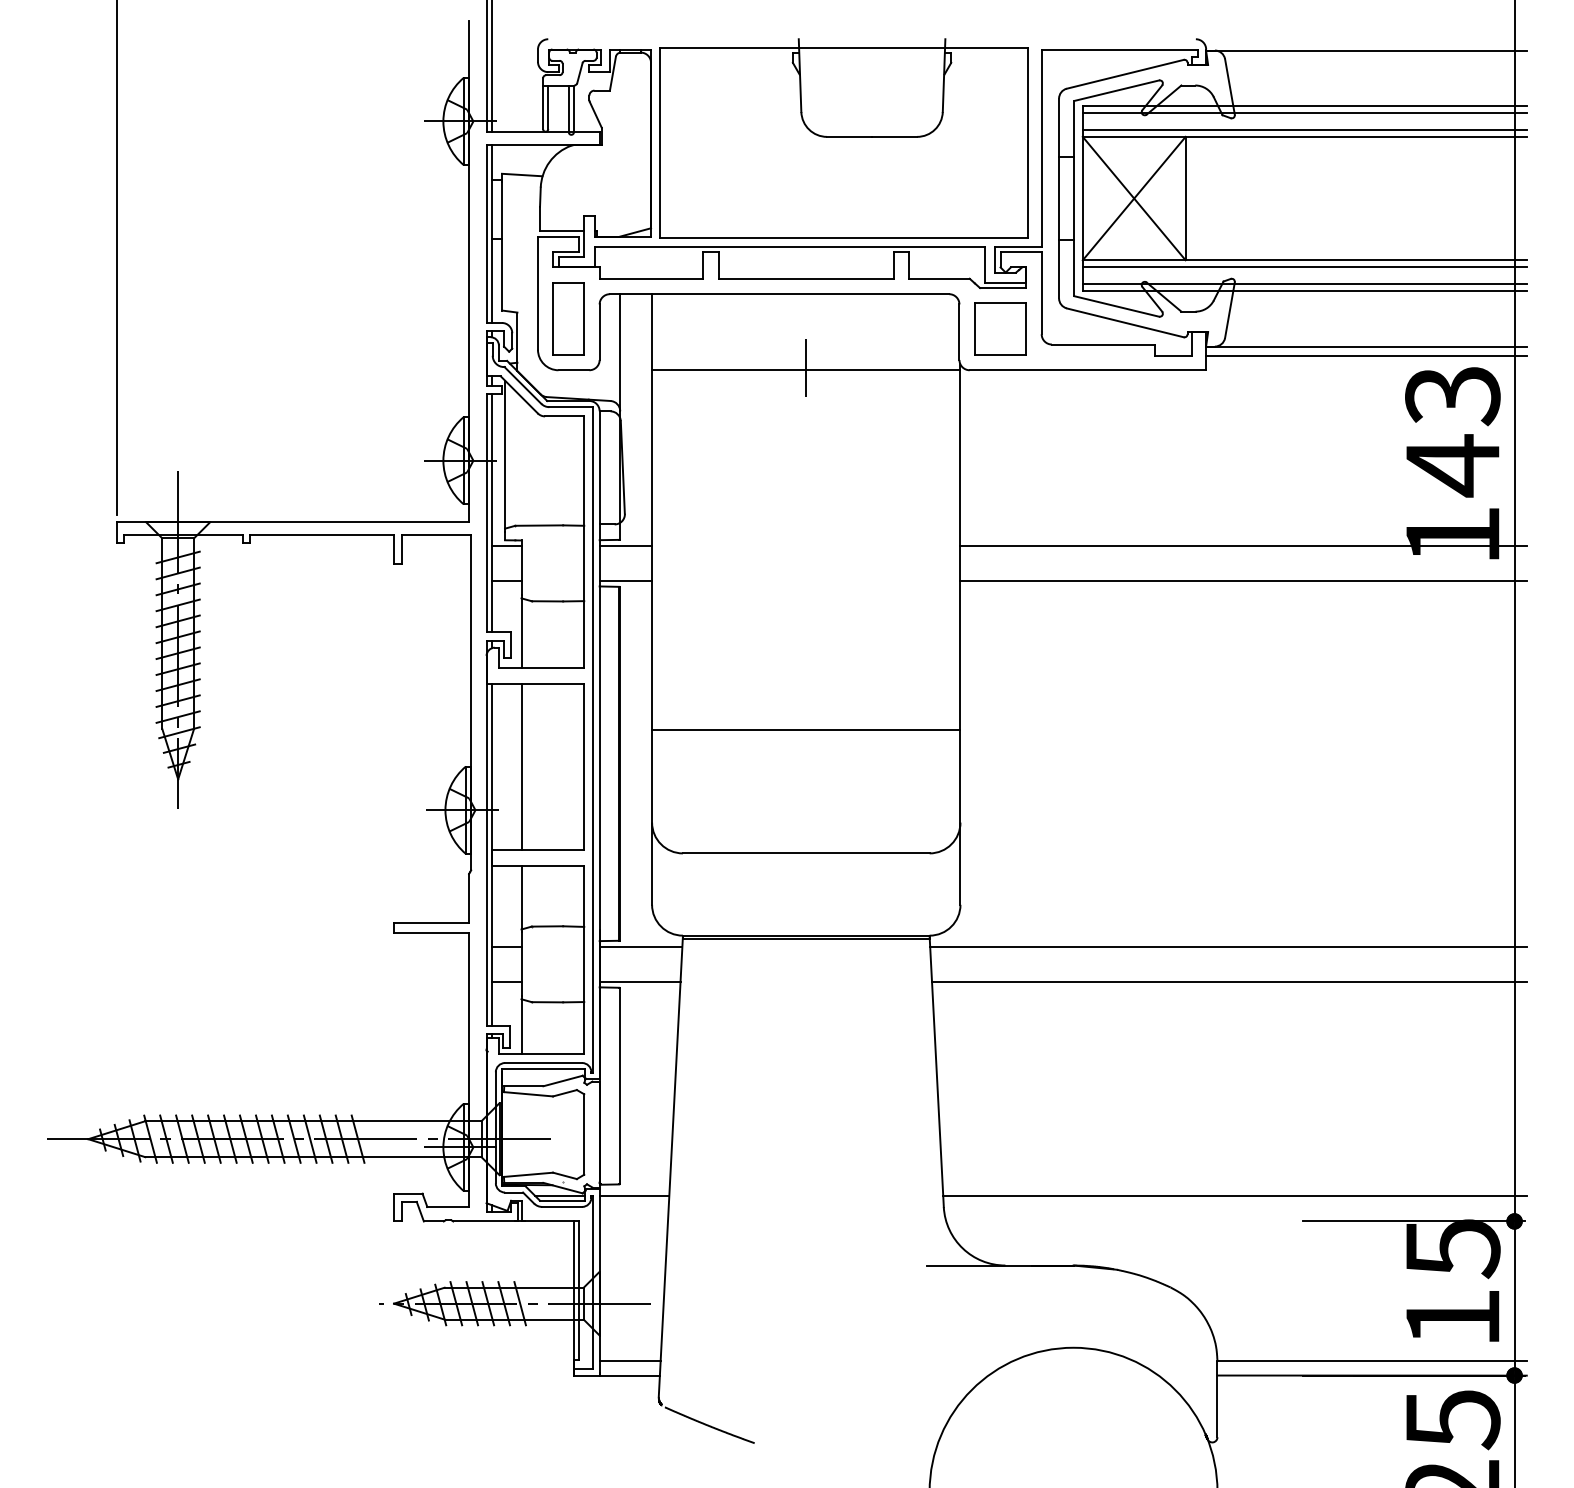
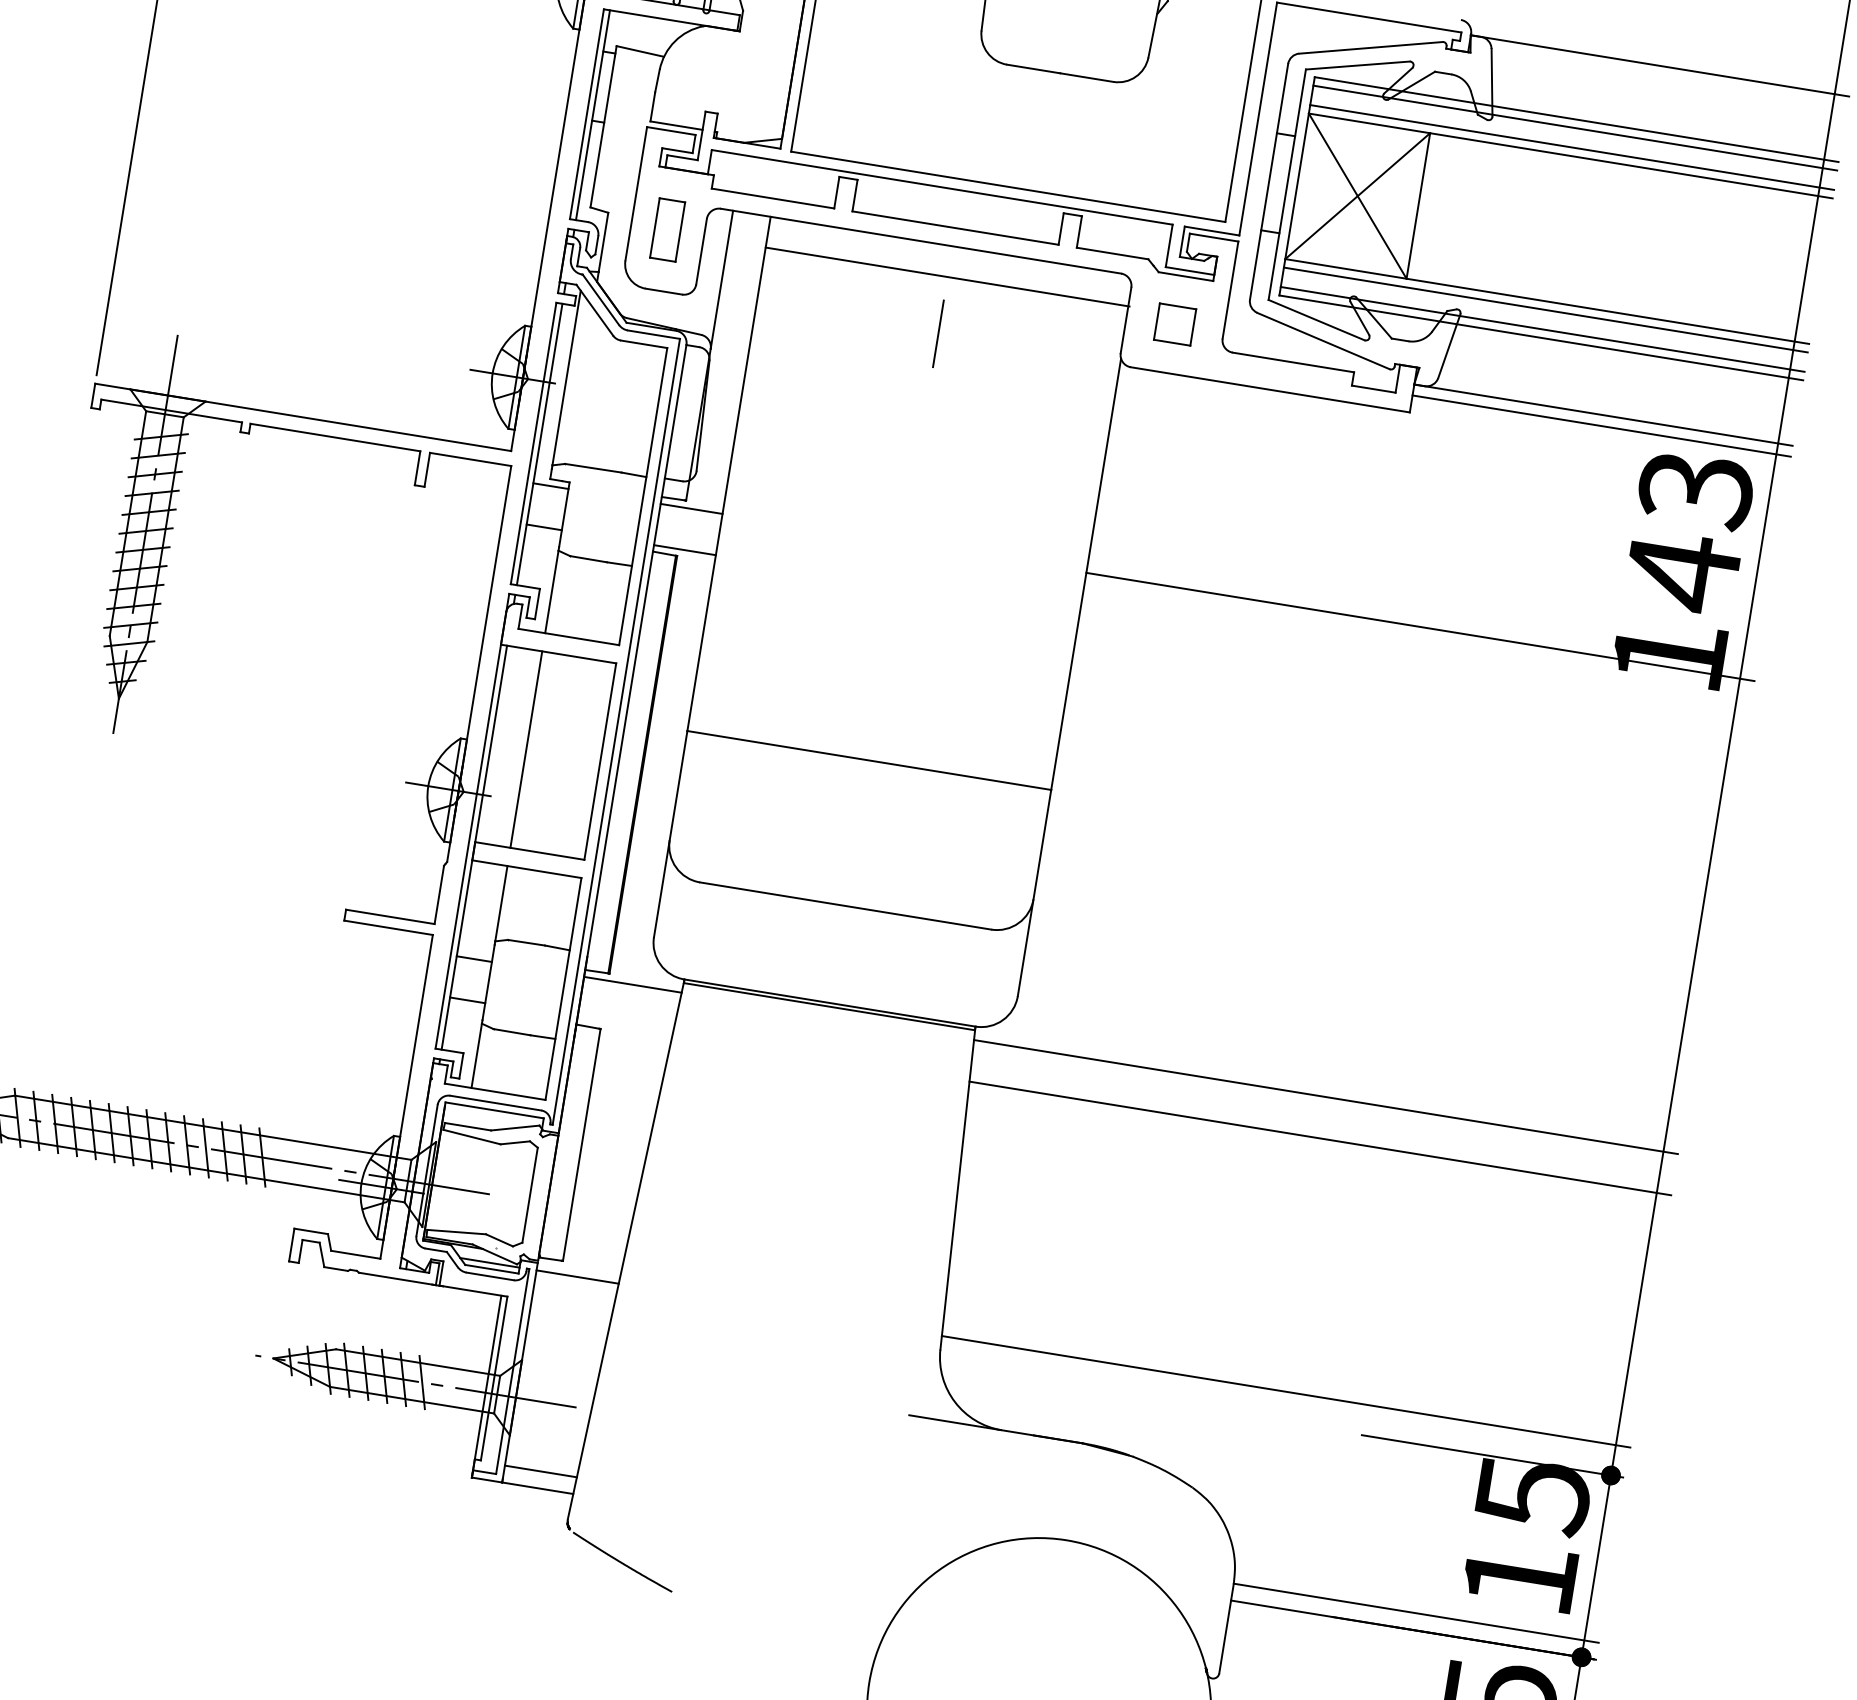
part: (568, 318) -> (667, 229), size x0.7
part: (1000, 328) -> (1175, 323), size x0.6
line: (806, 370) -> (947, 277), moved
line: (1243, 581) -> (1413, 668), removed
line: (639, 981) -> (624, 1025), removed

